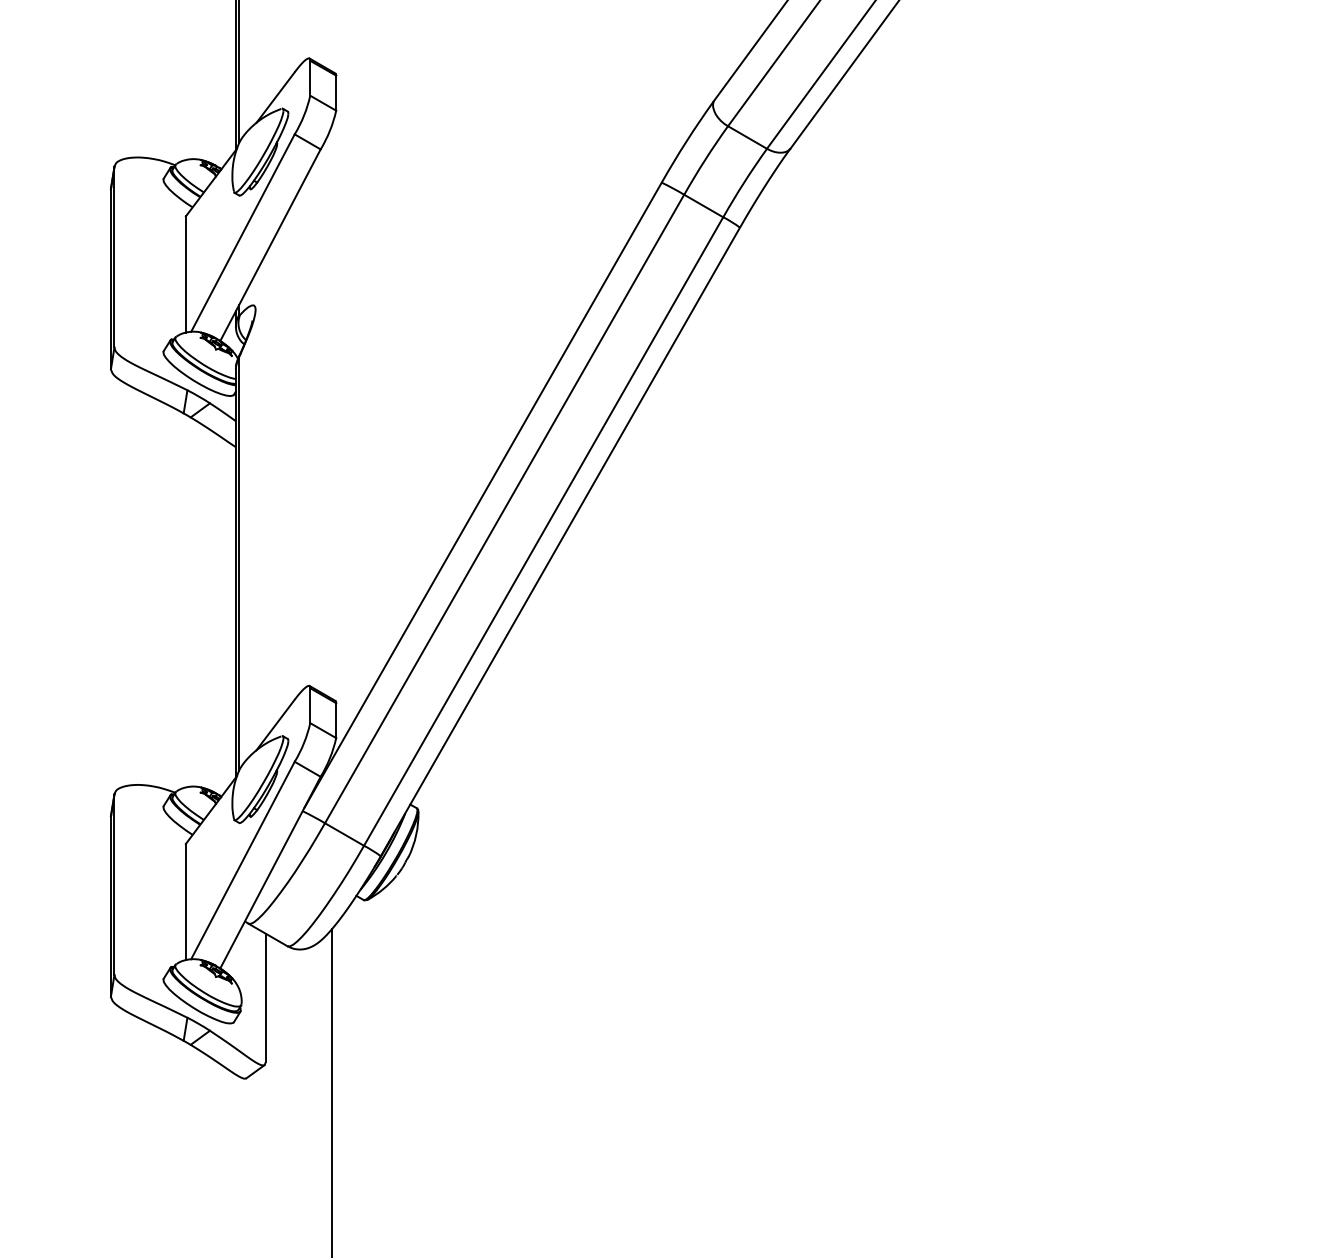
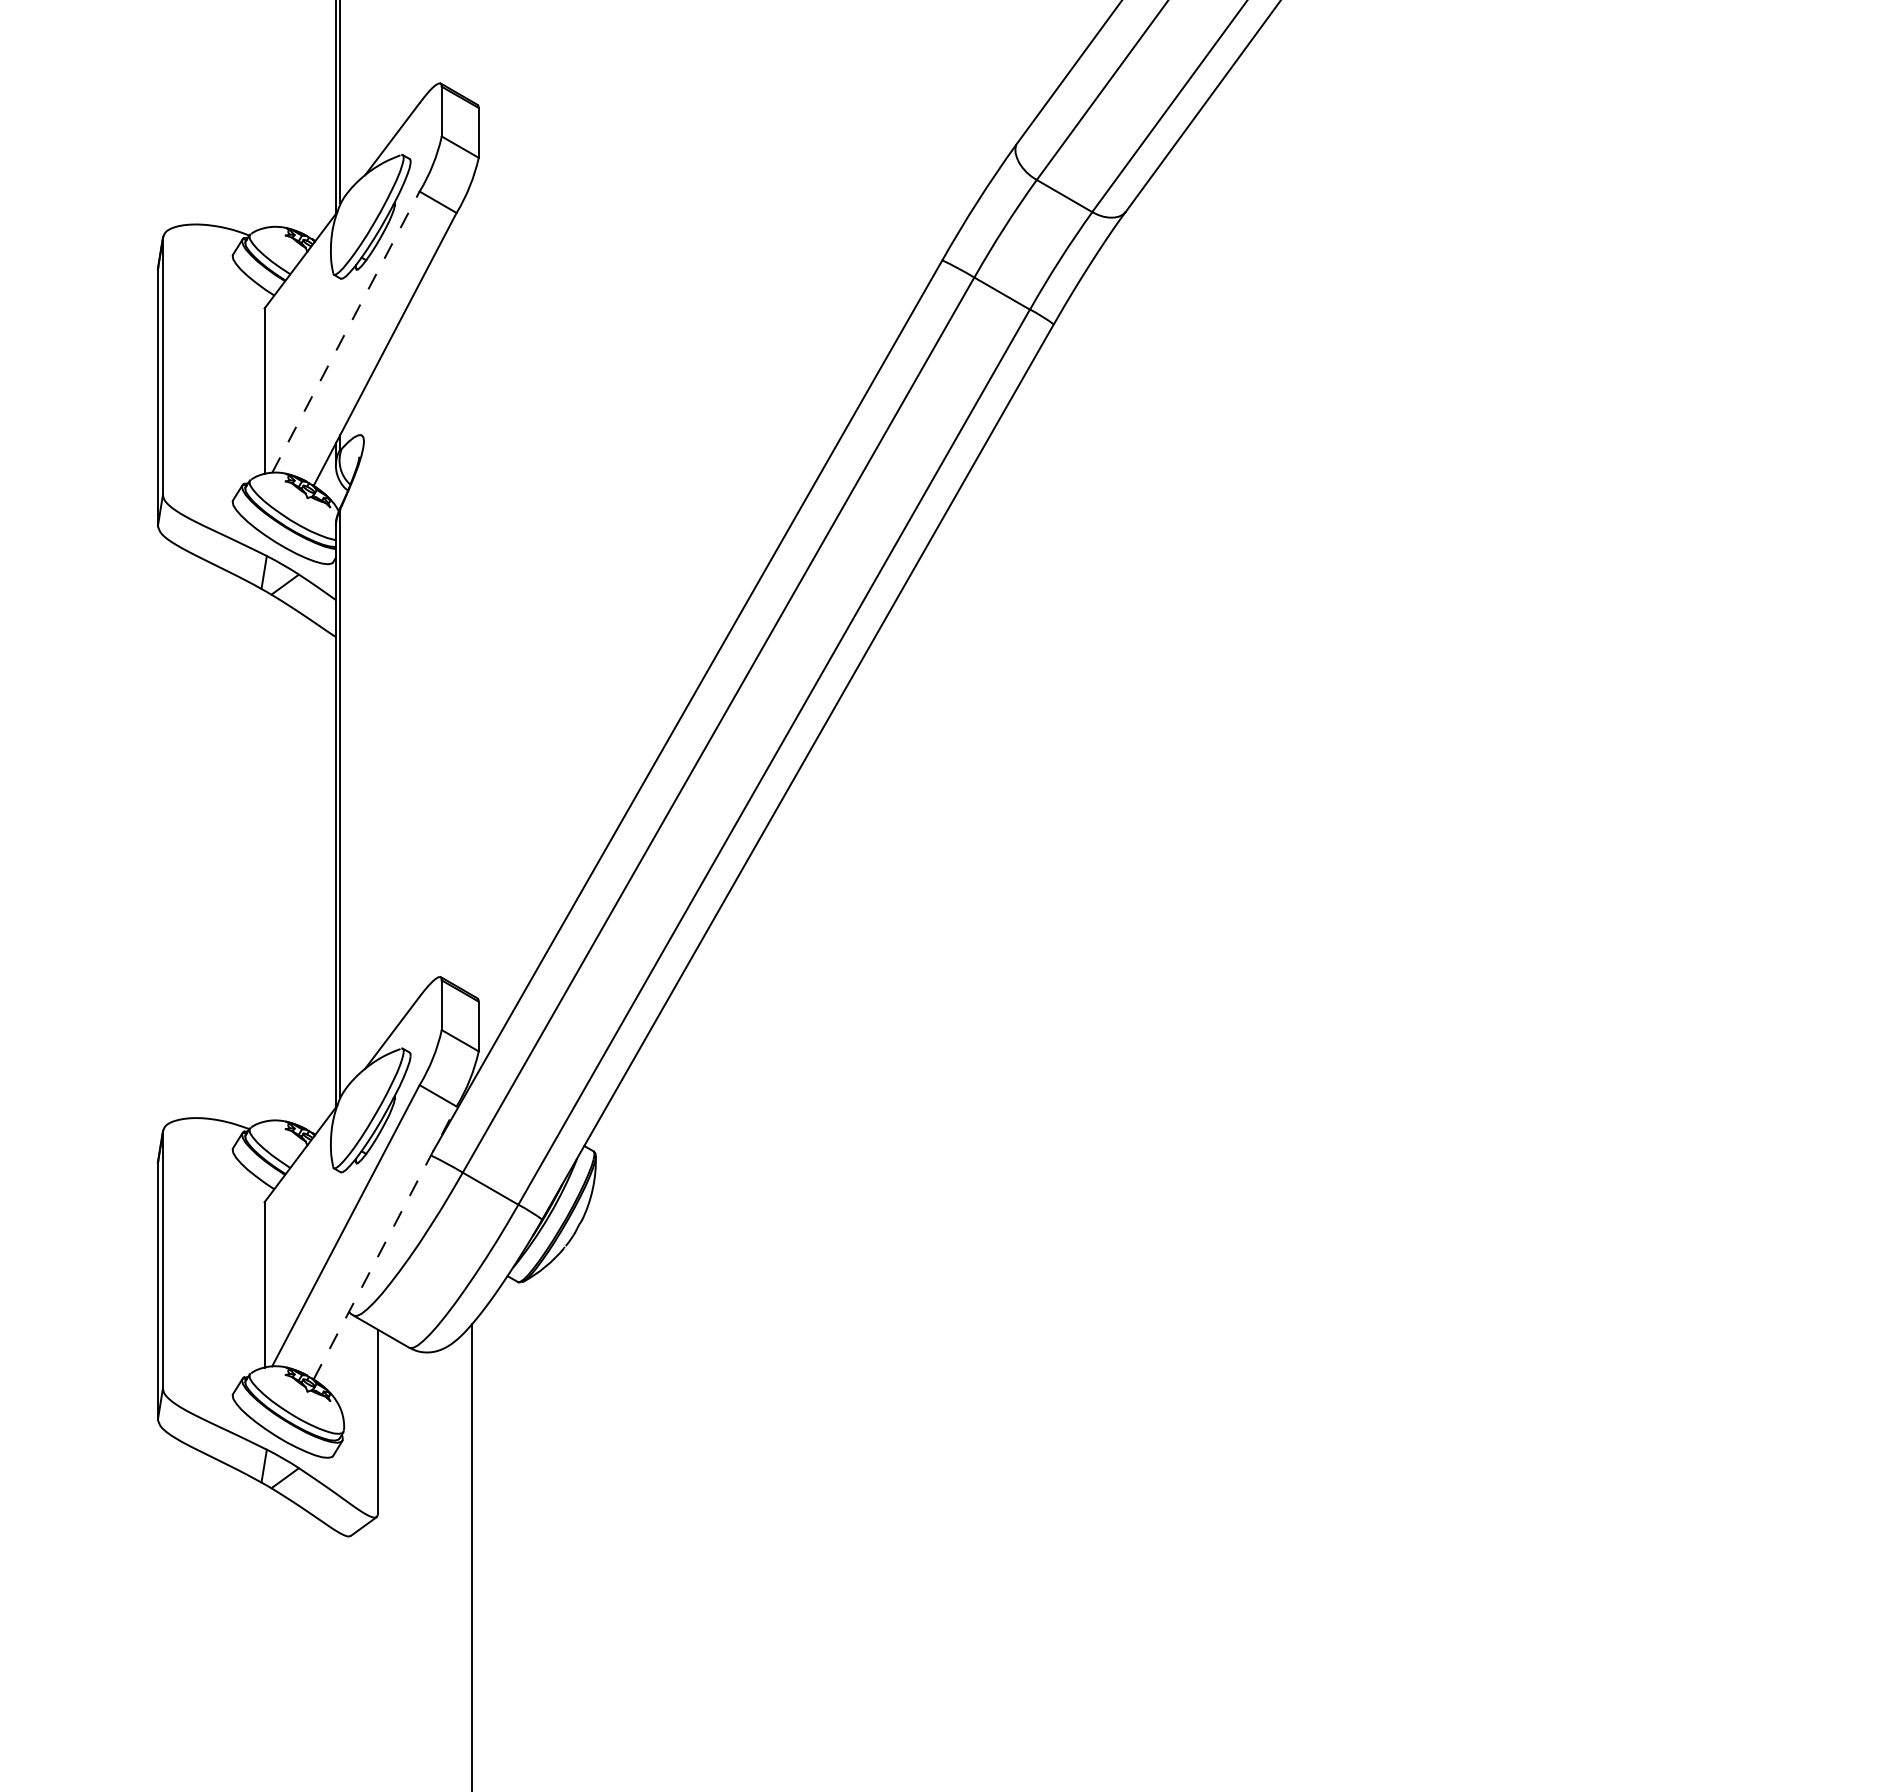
line: (243, 232) -> (346, 331), solid -> dashed
line: (270, 872) -> (385, 1242), solid -> dashed

